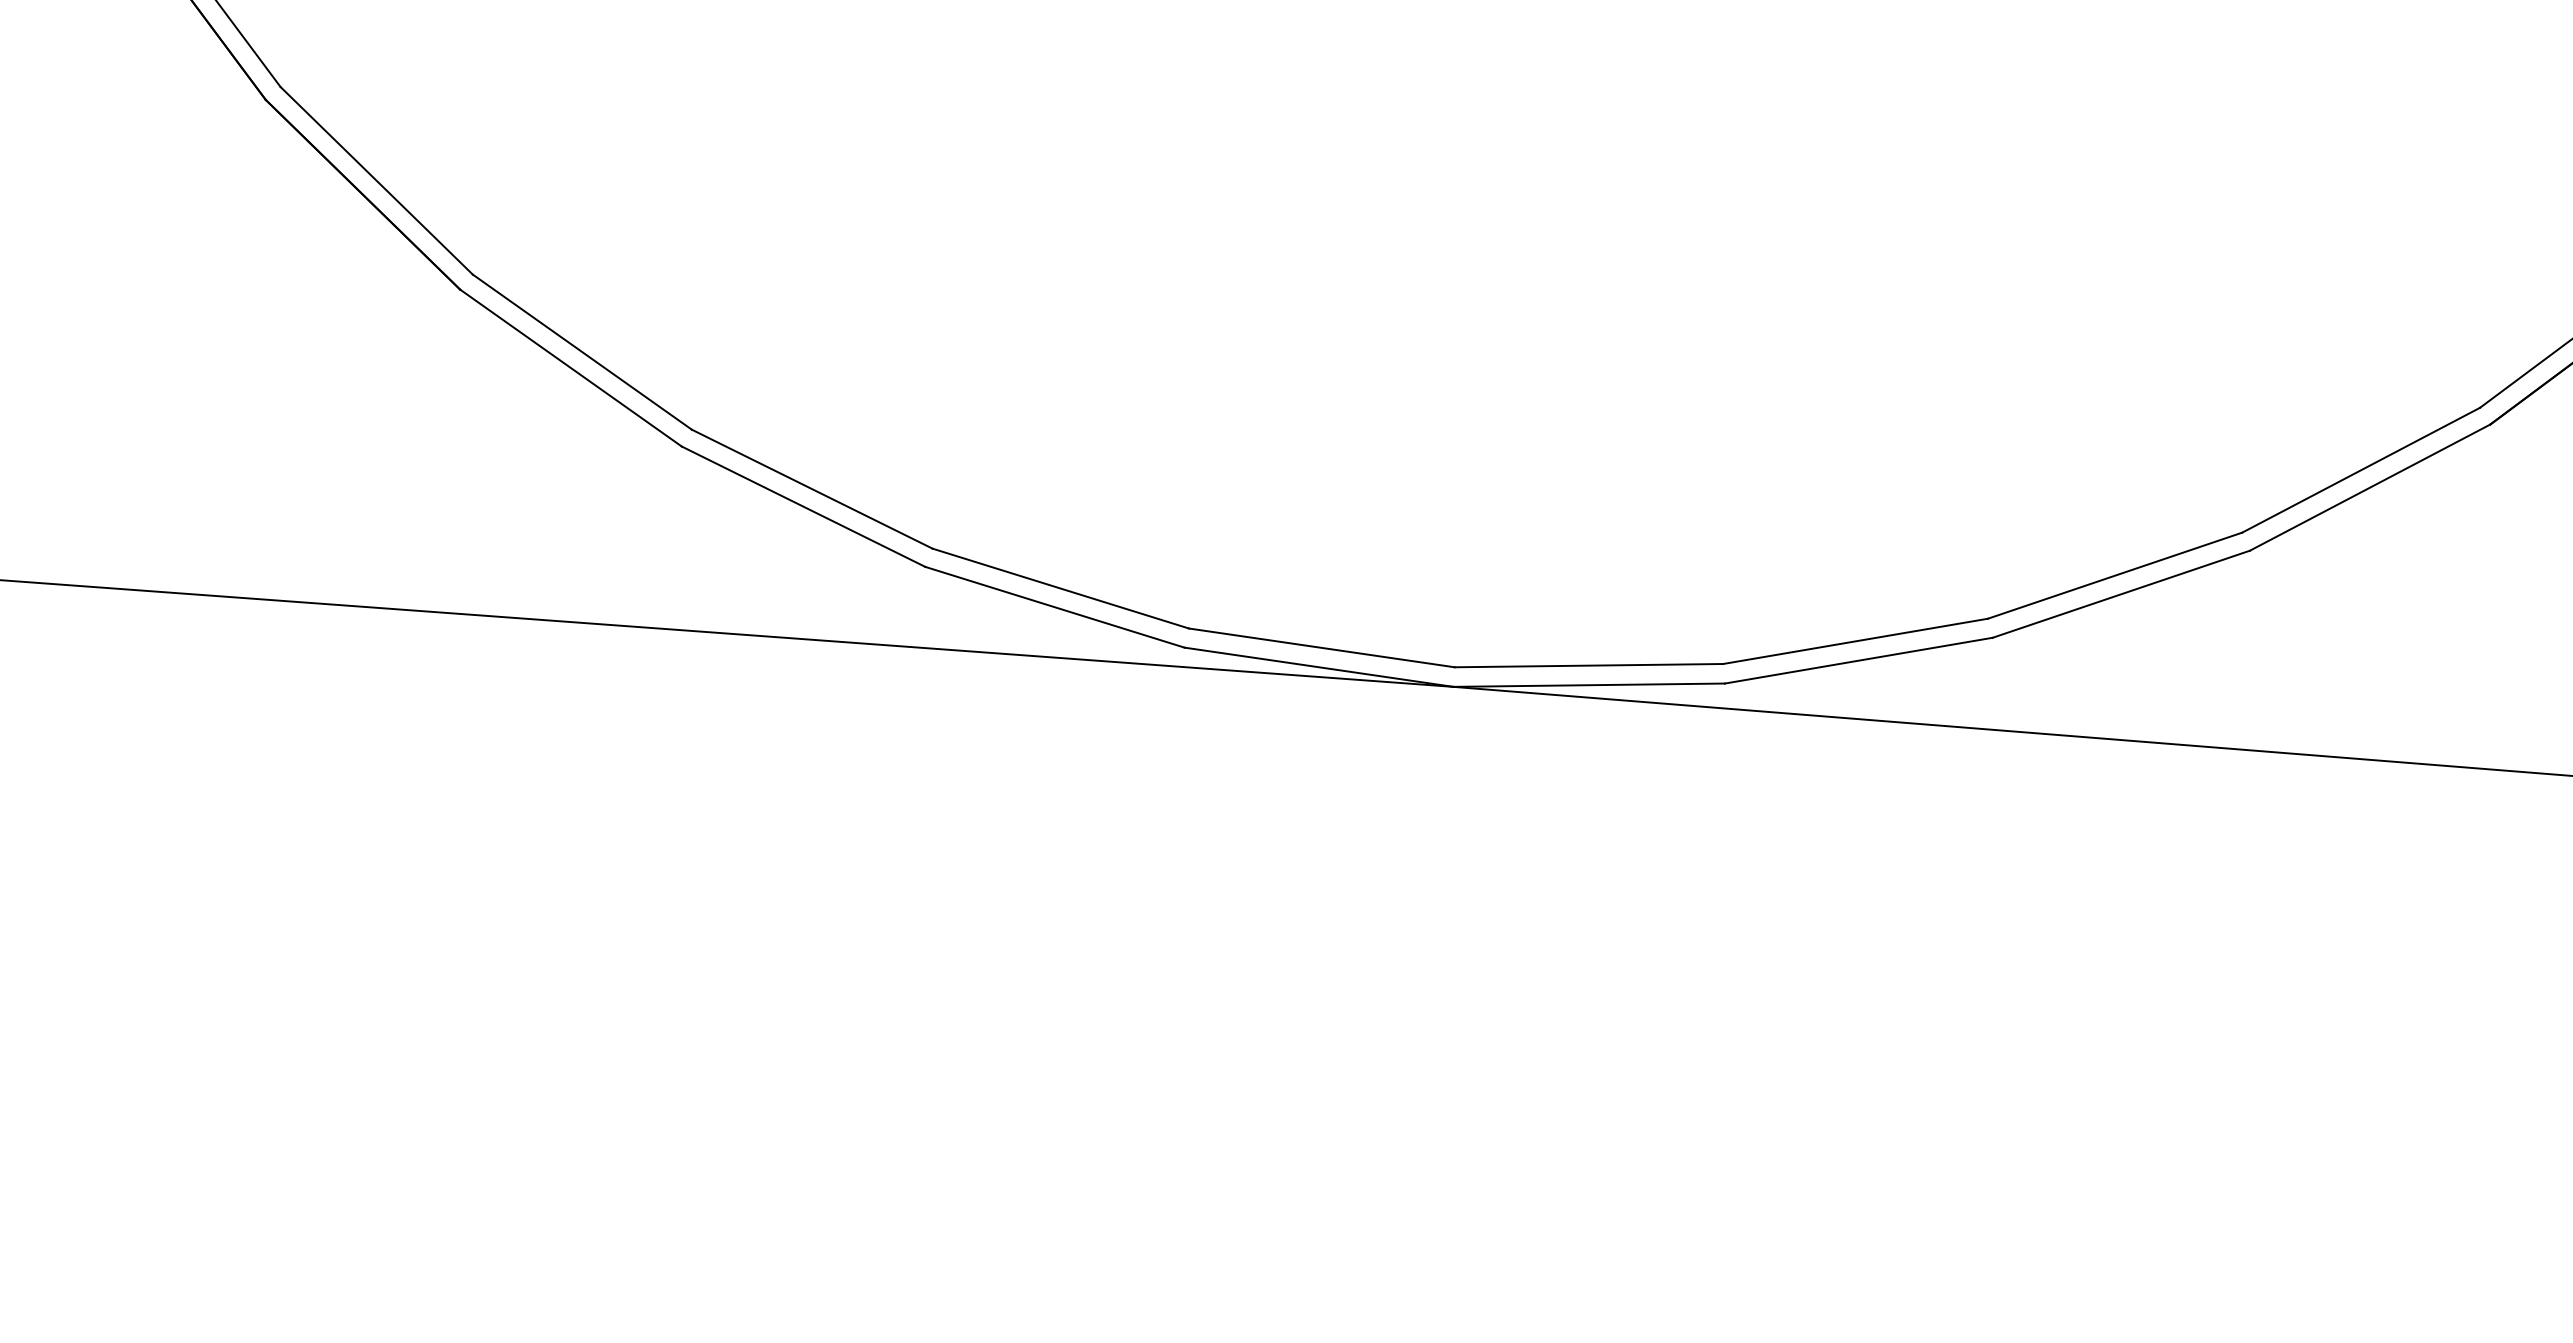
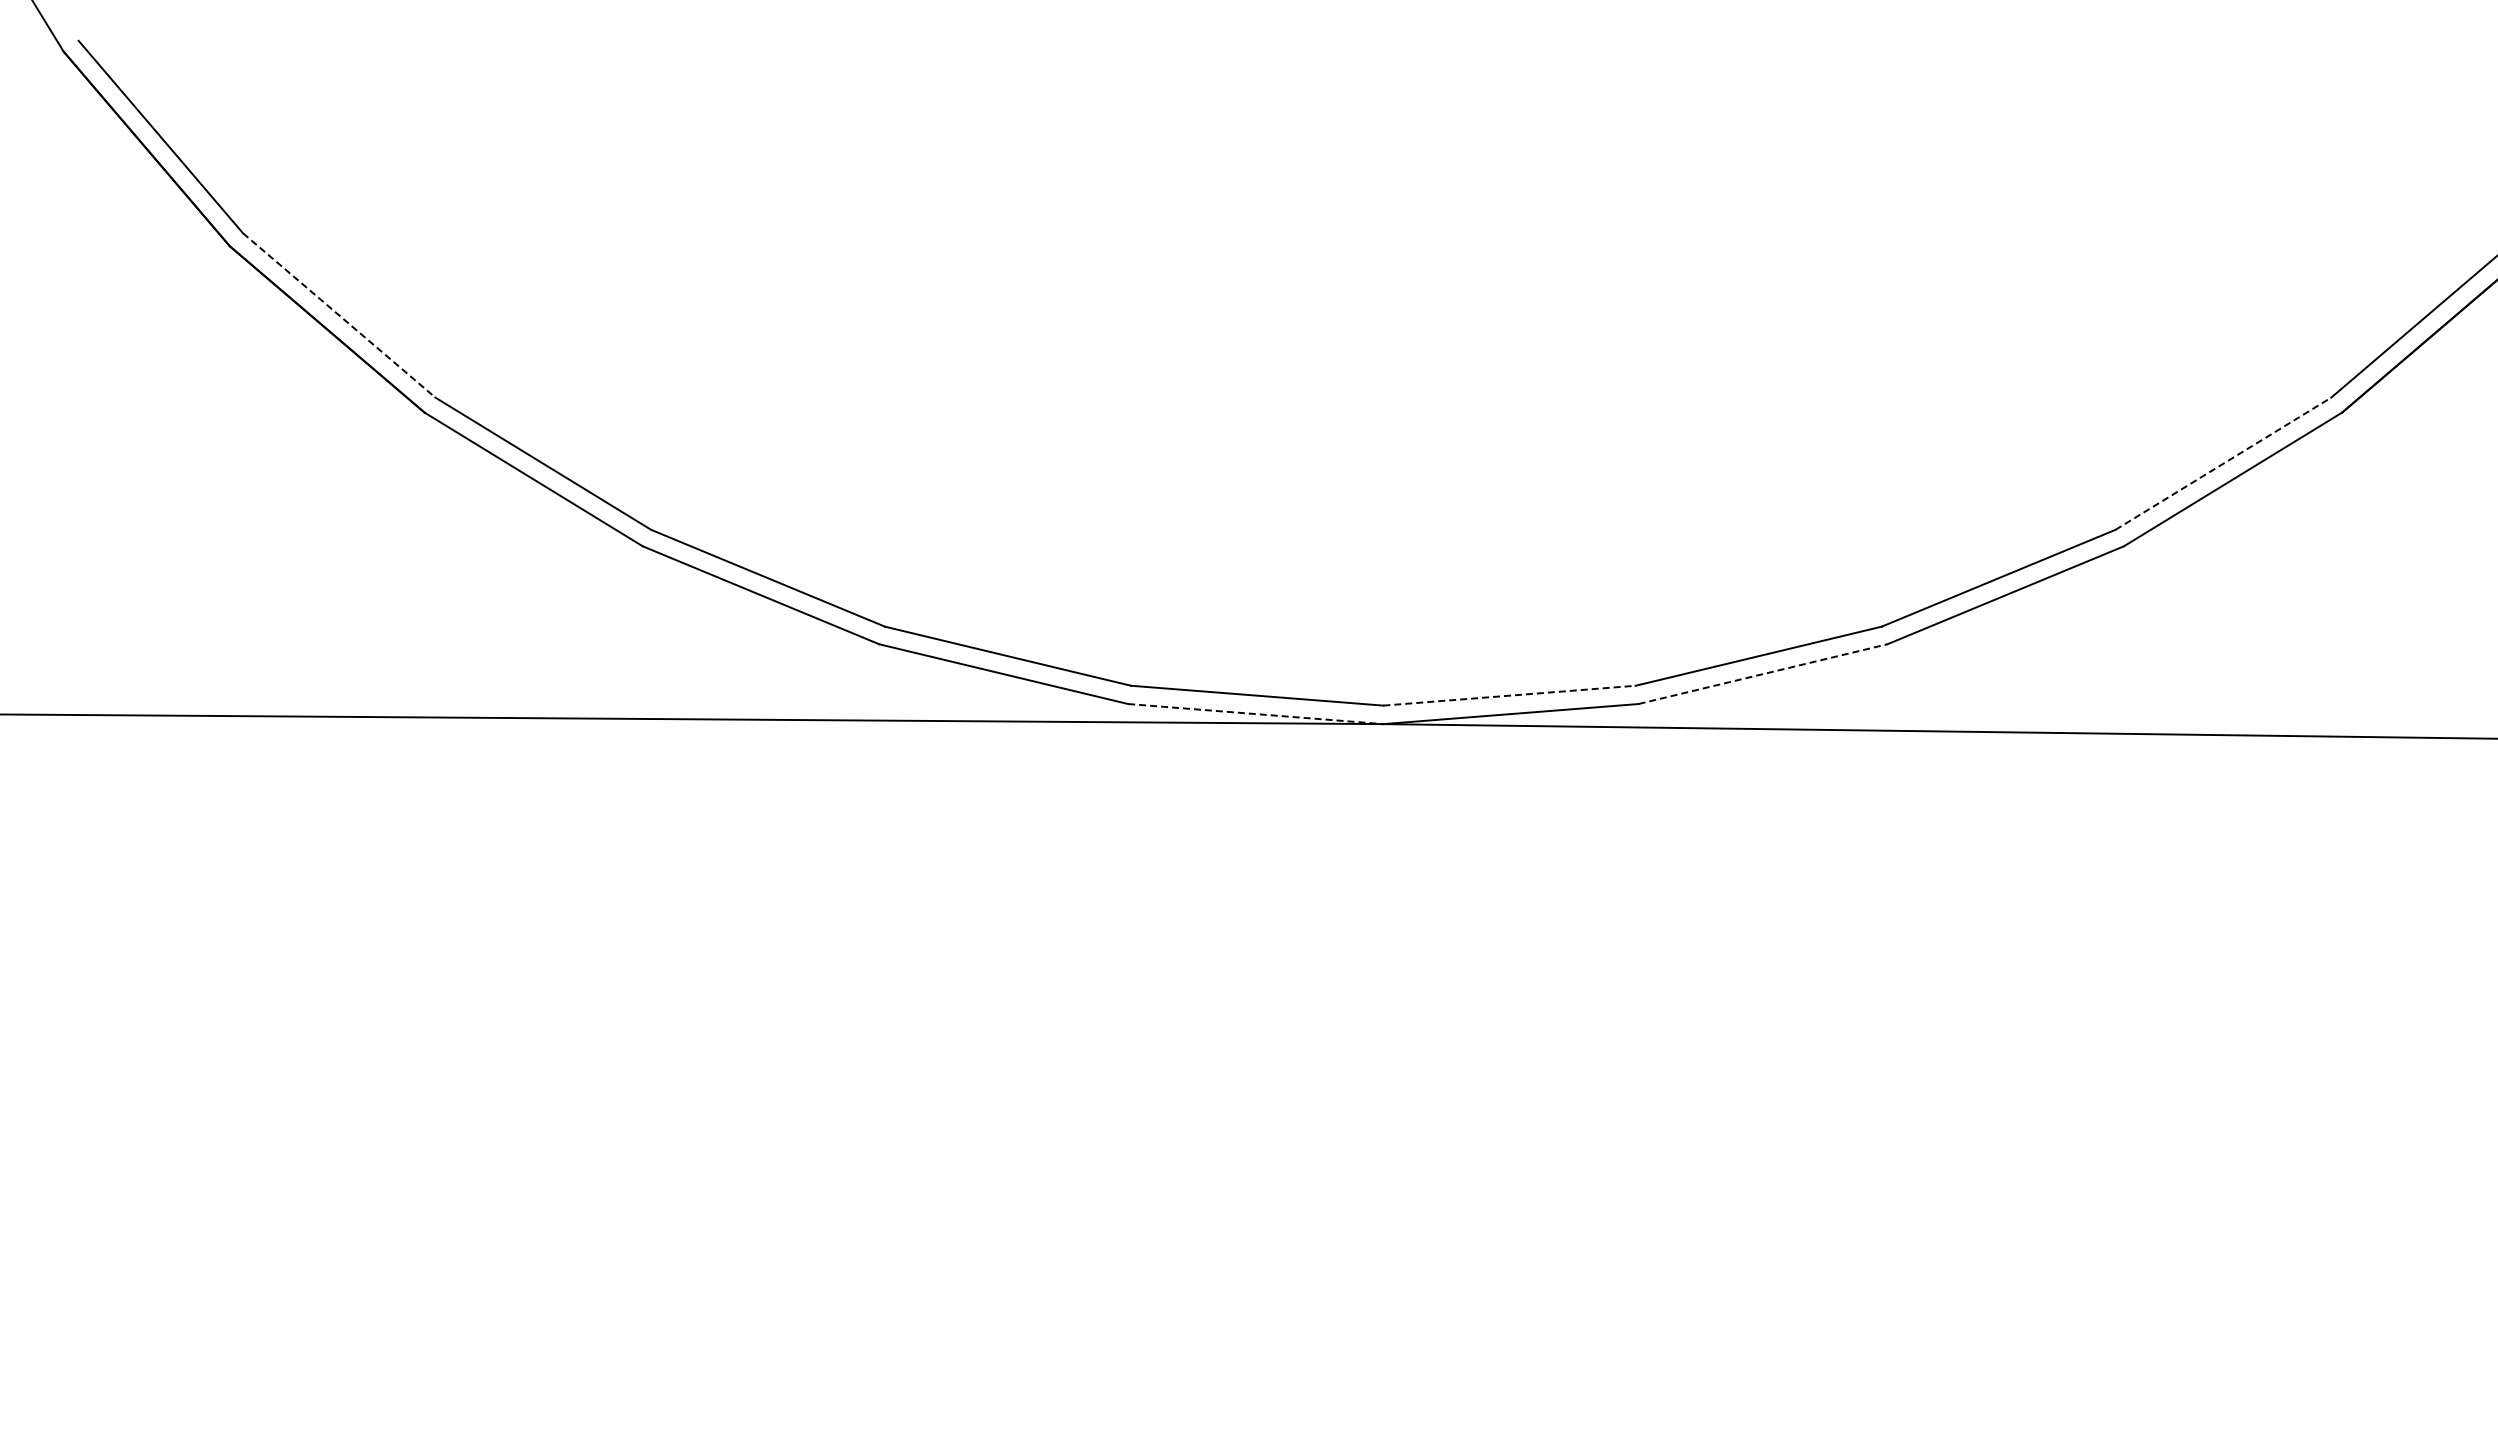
line: (376, 180) -> (339, 315), solid -> dashed
line: (2361, 470) -> (2223, 463), solid -> dashed
line: (1858, 660) -> (1762, 674), solid -> dashed
line: (1588, 665) -> (1509, 695), solid -> dashed
line: (1318, 667) -> (1255, 714), solid -> dashed

